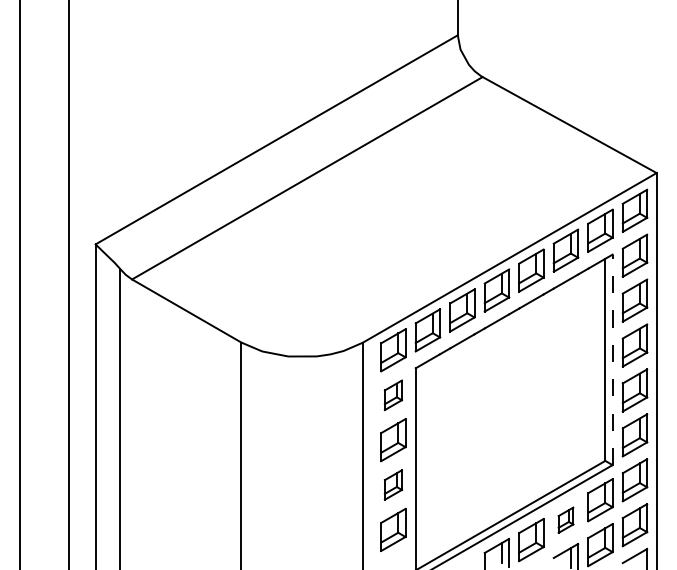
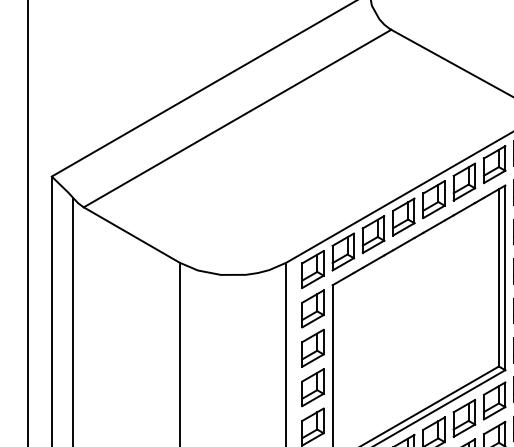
line: (612, 359) -> (505, 277), dashed -> solid
part: (393, 395) -> (313, 309), size x1.43
part: (393, 484) -> (313, 387), size x1.43
part: (565, 520) -> (463, 418), size x1.67

